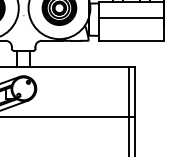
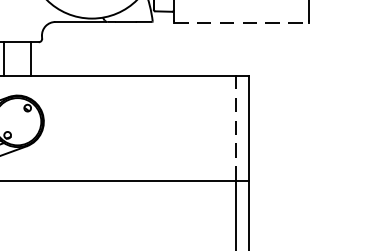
line: (131, 41) -> (241, 23), solid -> dashed
line: (128, 91) -> (235, 127), solid -> dashed

